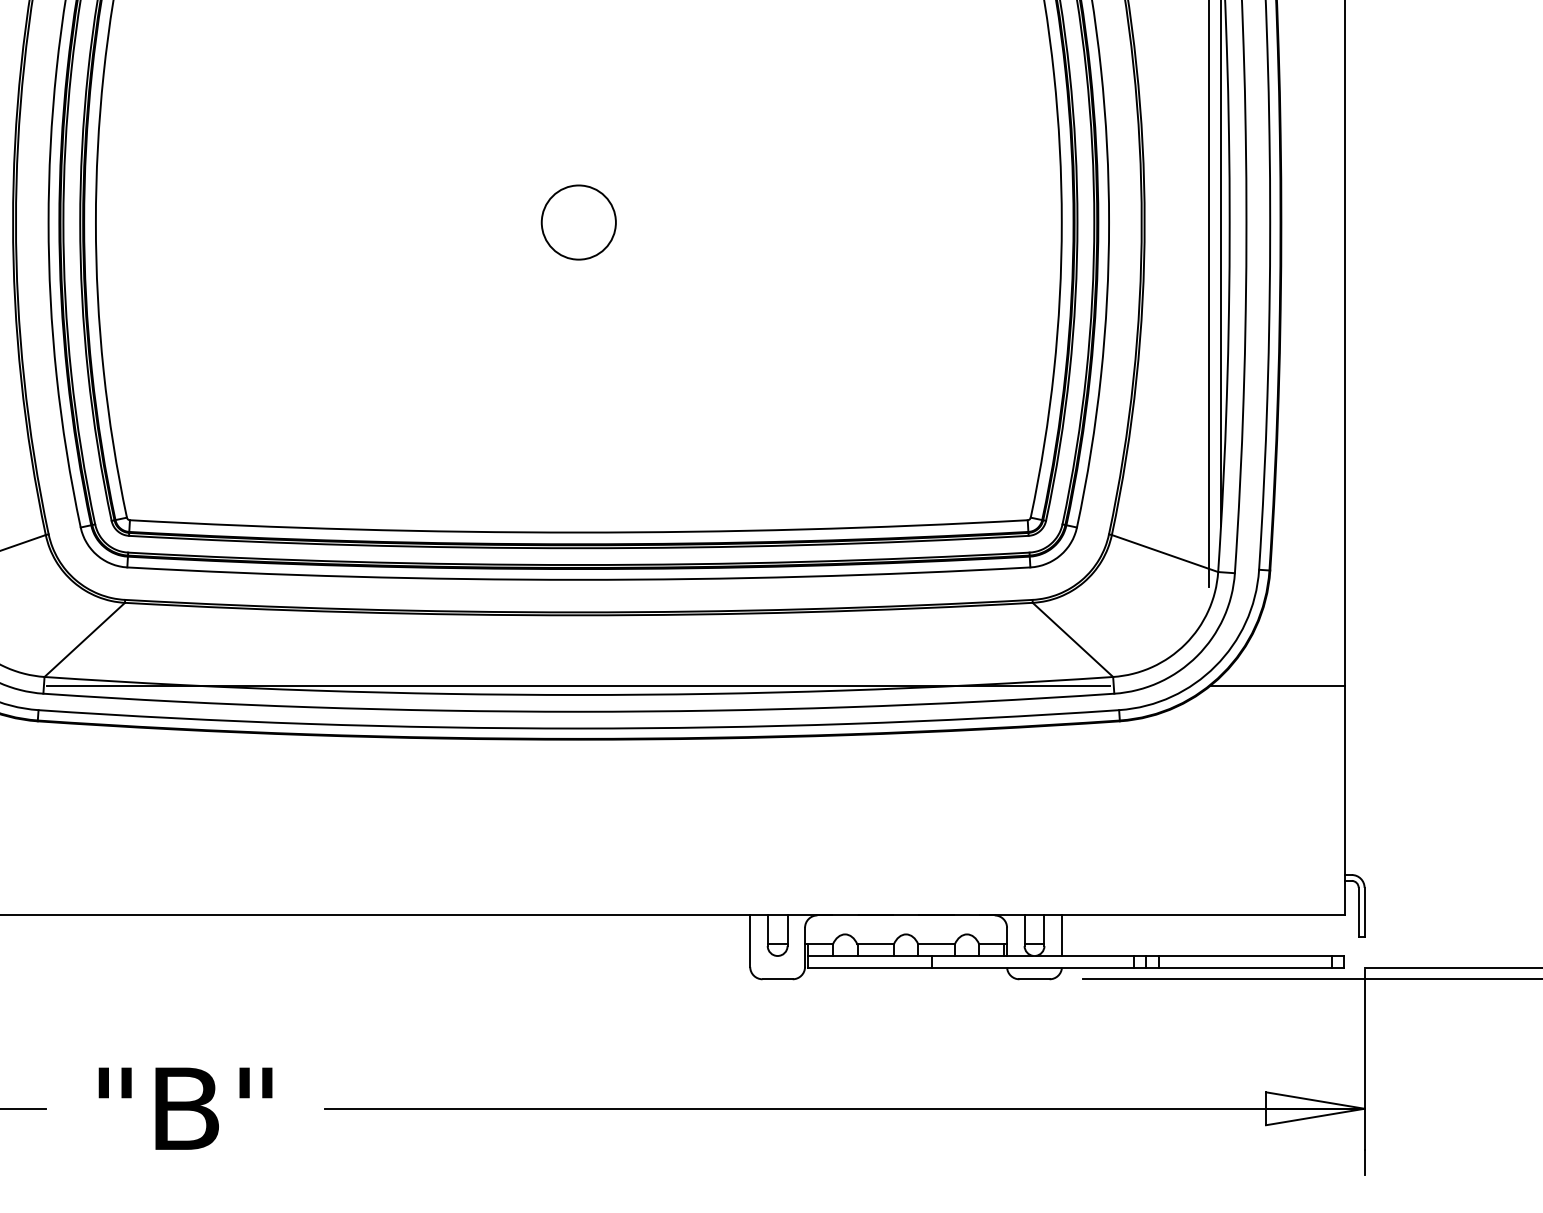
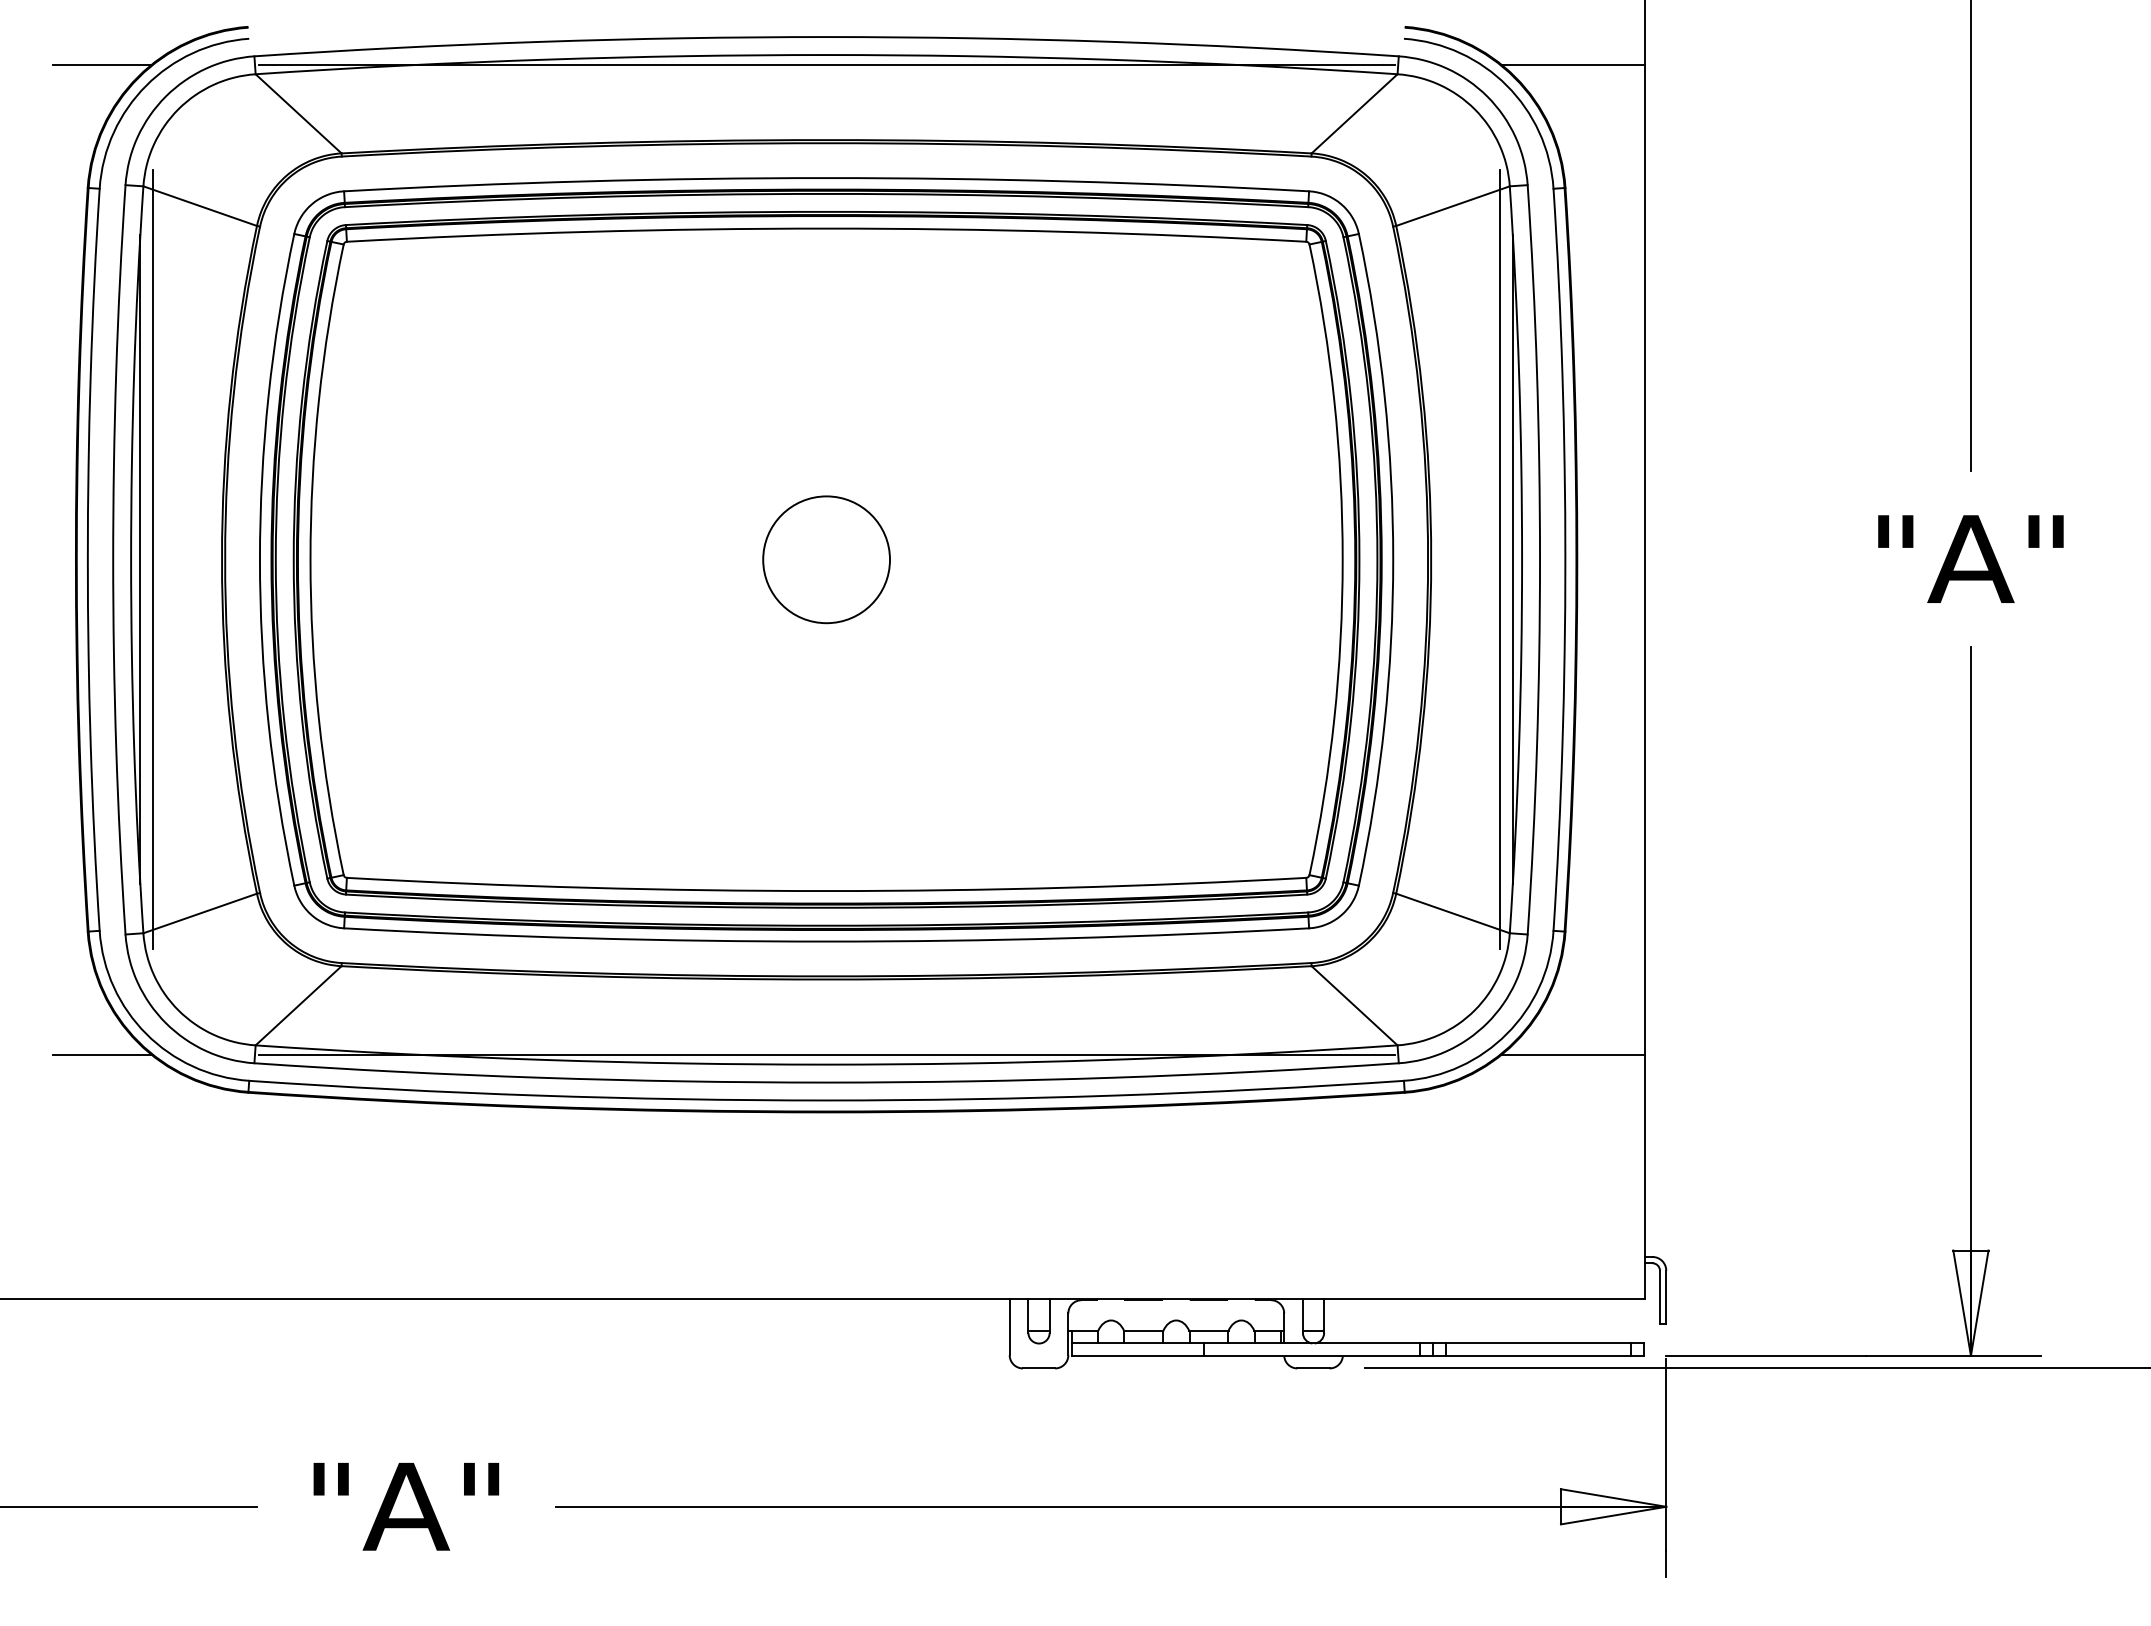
circle: (578, 222) -> (826, 559), size x1.6
line: (1061, 935) -> (1342, 1321), removed
text: (185, 1108) -> (406, 1506), "B" -> "A"

